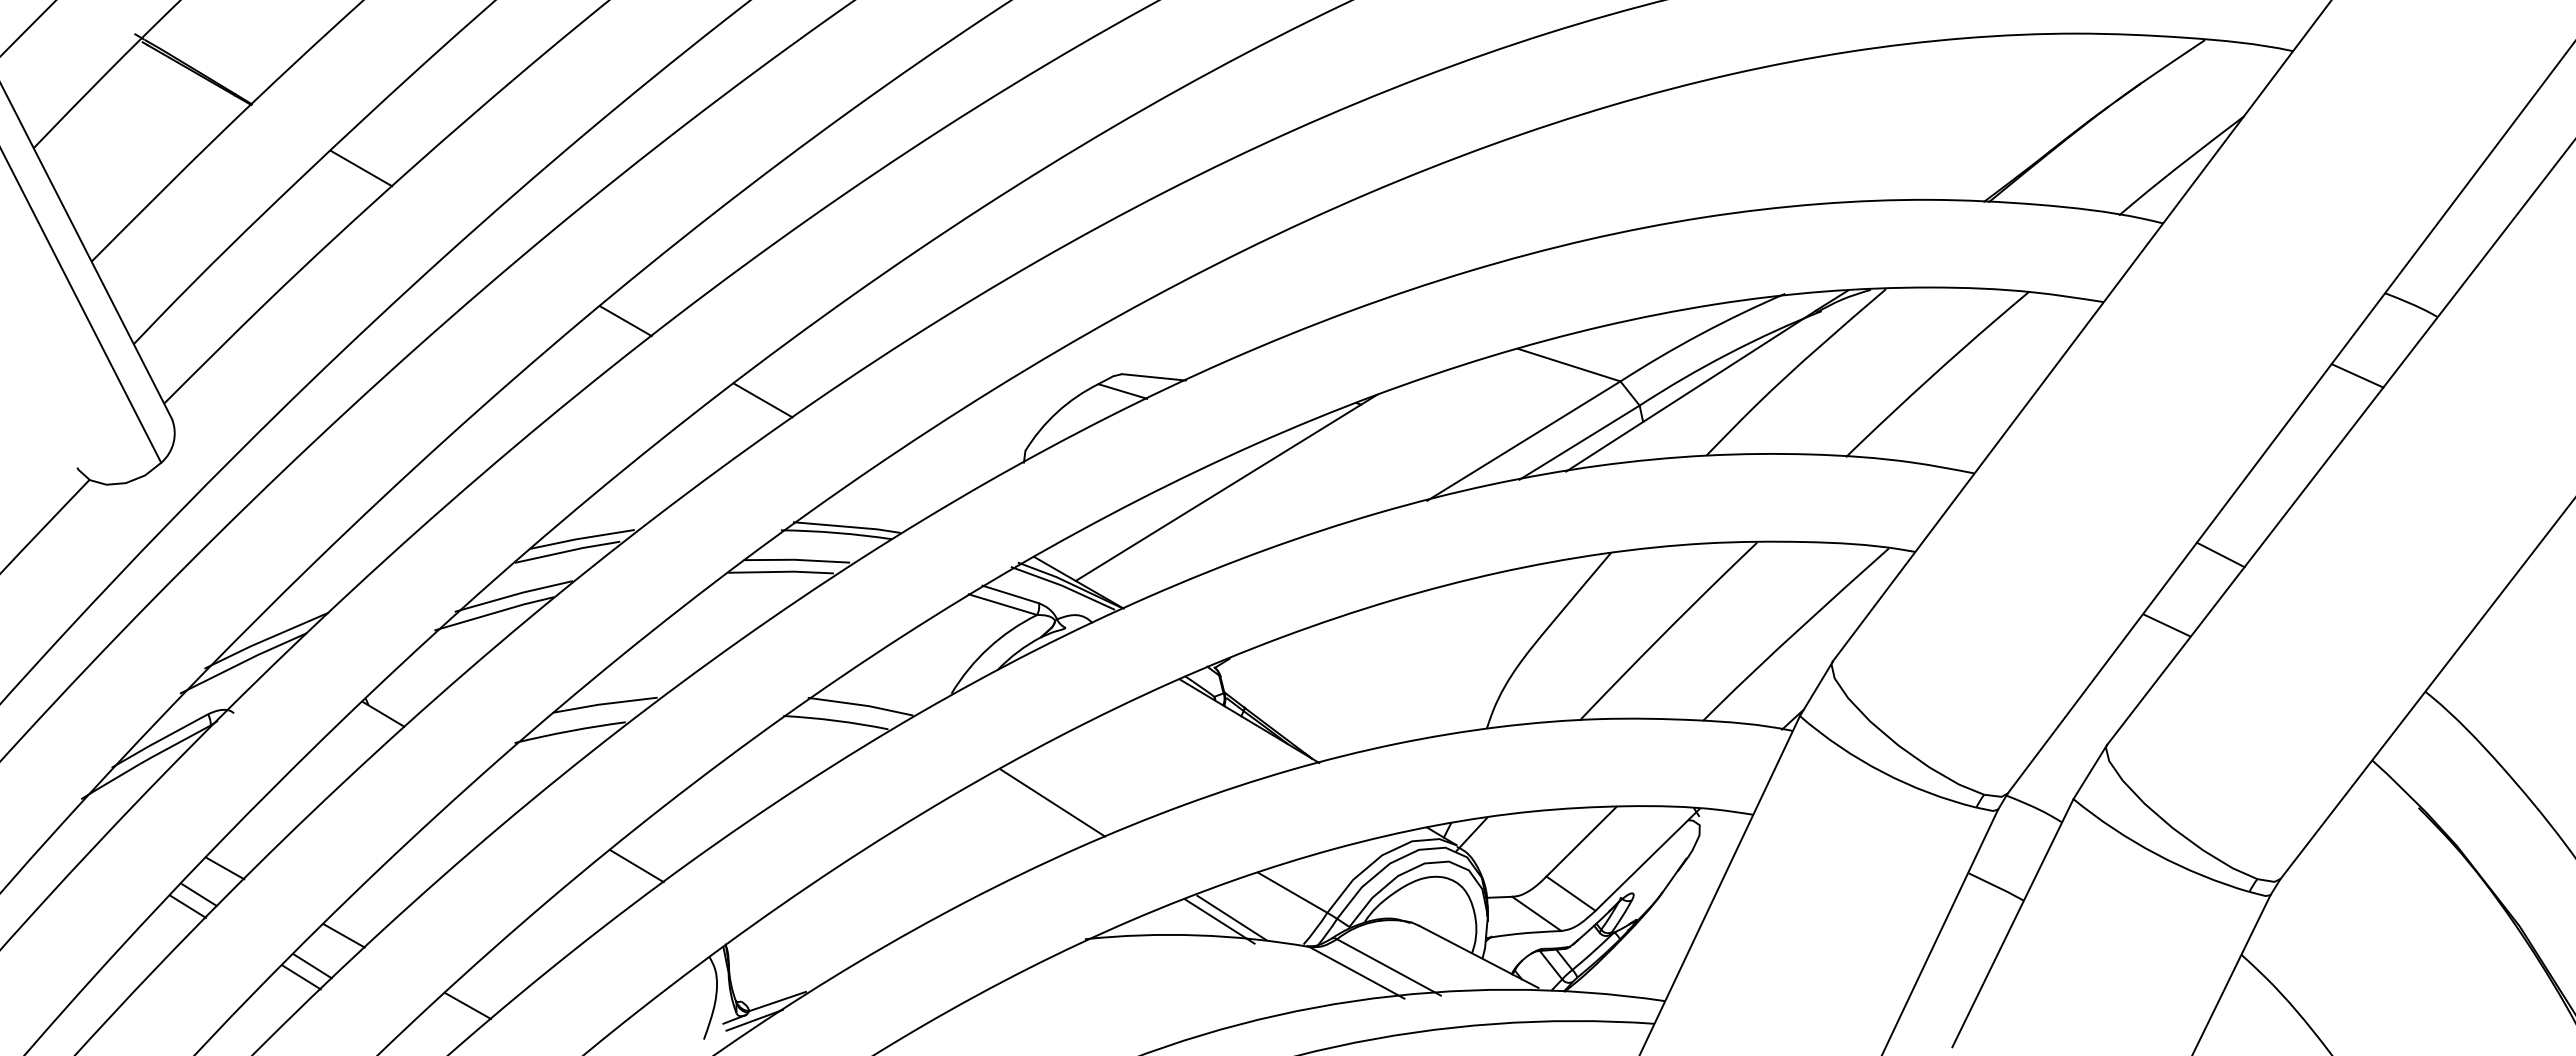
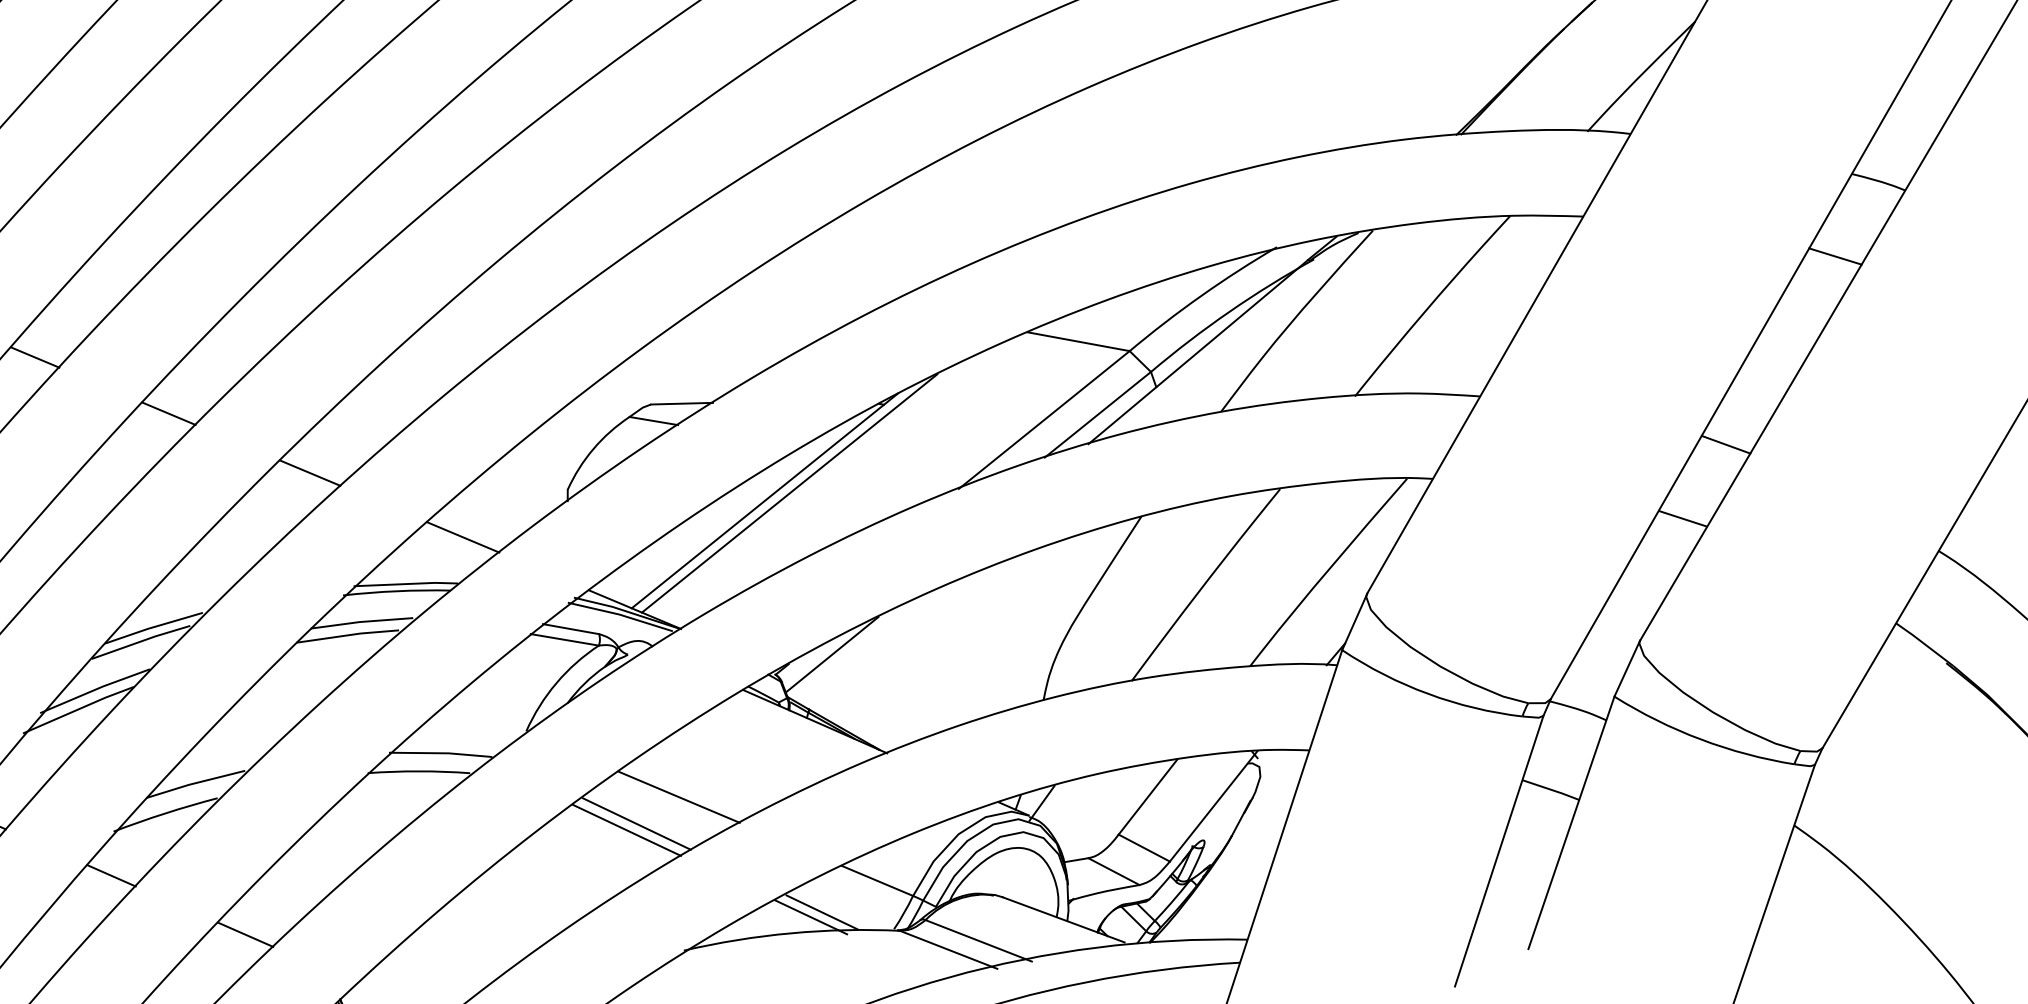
line: (495, 245) -> (34, 357), added
line: (1252, 483) -> (789, 493), added
line: (911, 485) -> (462, 536), added
line: (1275, 654) -> (832, 654), added
line: (1099, 780) -> (678, 796), added
line: (506, 788) -> (111, 876), added
line: (1041, 808) -> (626, 830), added

